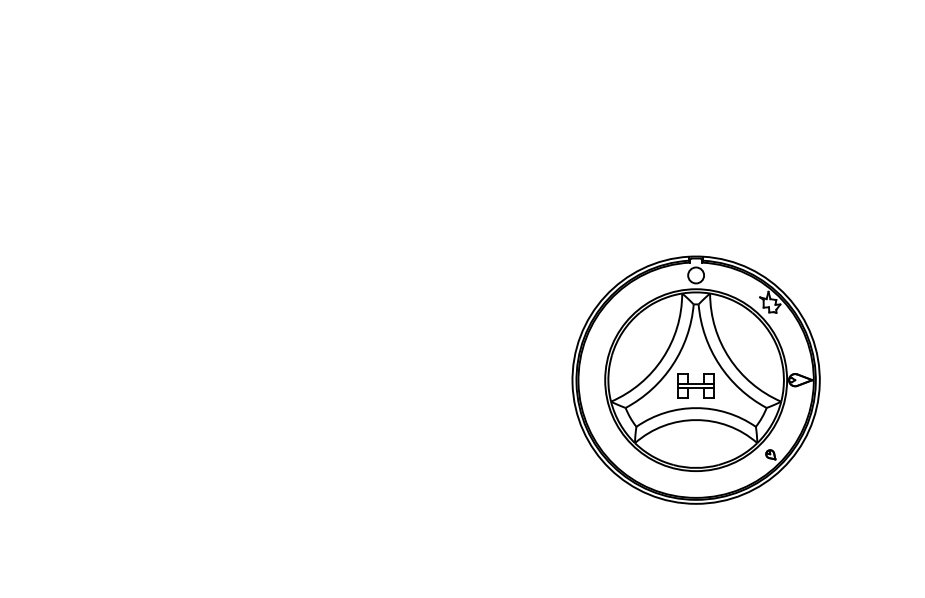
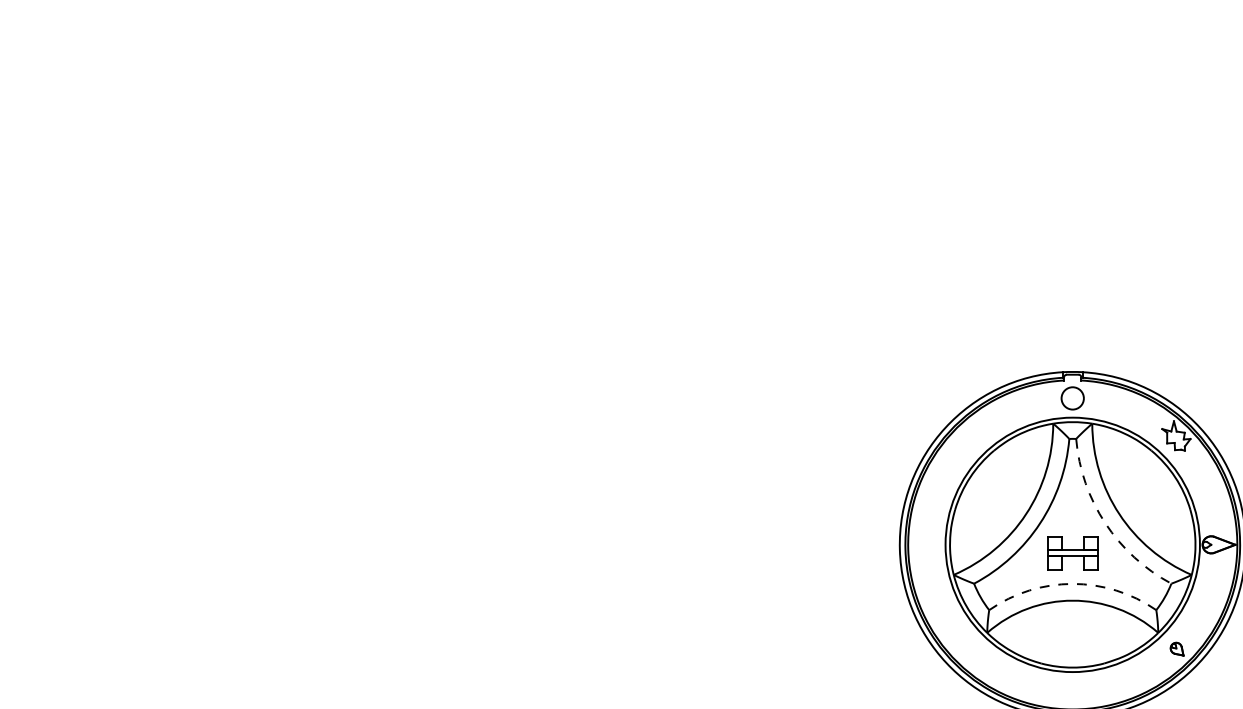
arc: (719, 364) -> (1105, 522), solid -> dashed
arc: (696, 408) -> (1073, 584), solid -> dashed

